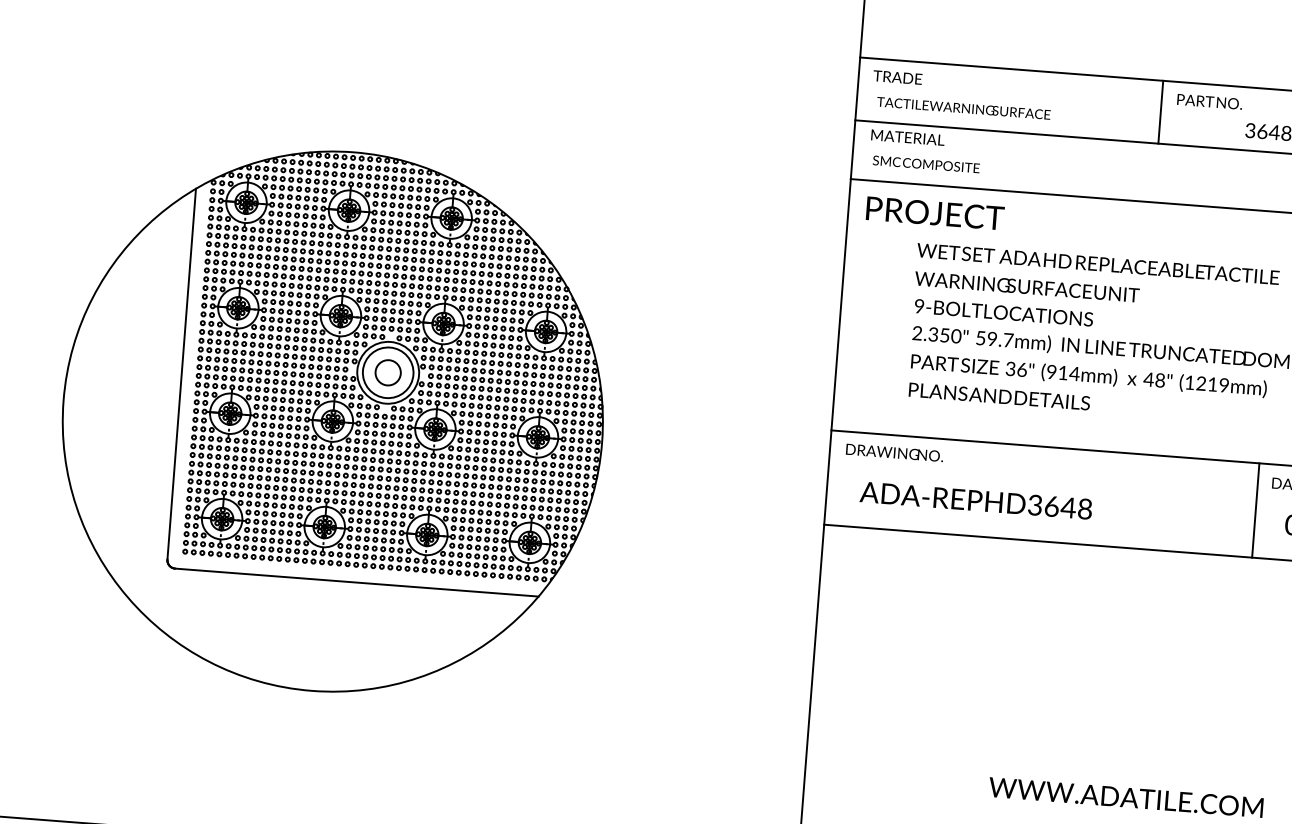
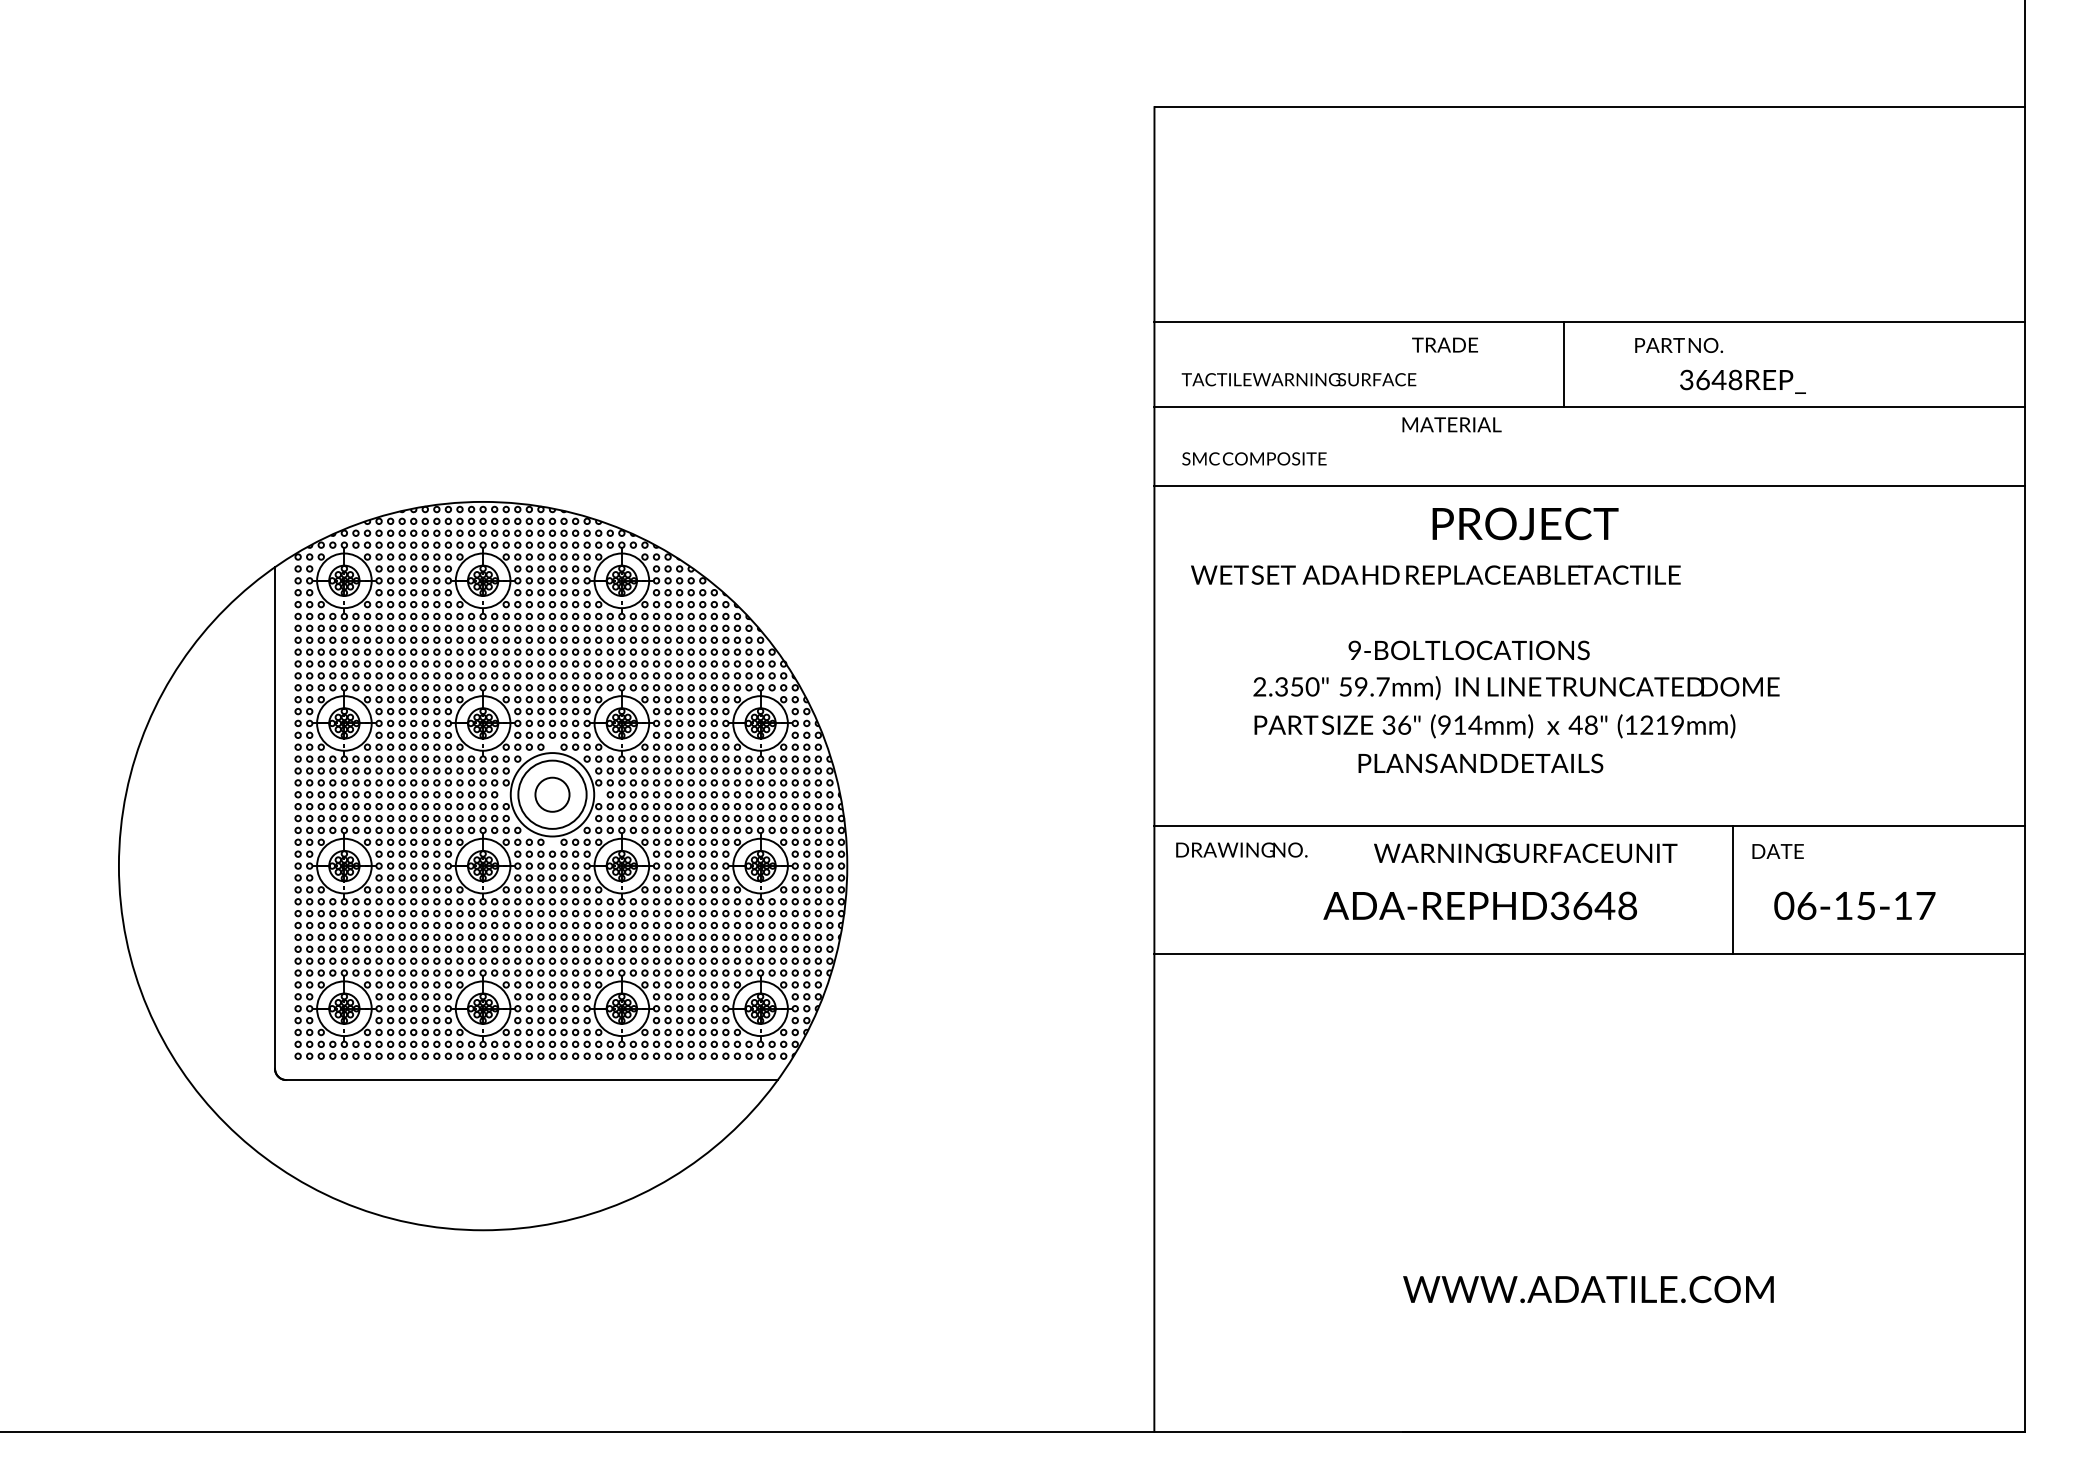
text: (897, 77) -> (1444, 344), moved
text: (1209, 101) -> (1678, 345), moved
text: (907, 137) -> (1451, 424), moved
text: (935, 213) -> (1525, 523), moved
text: (1098, 263) -> (1435, 574), moved
text: (1027, 287) -> (1525, 853), moved
text: (1003, 312) -> (1468, 650), moved
text: (999, 396) -> (1480, 763), moved
text: (975, 500) -> (1479, 905), moved

